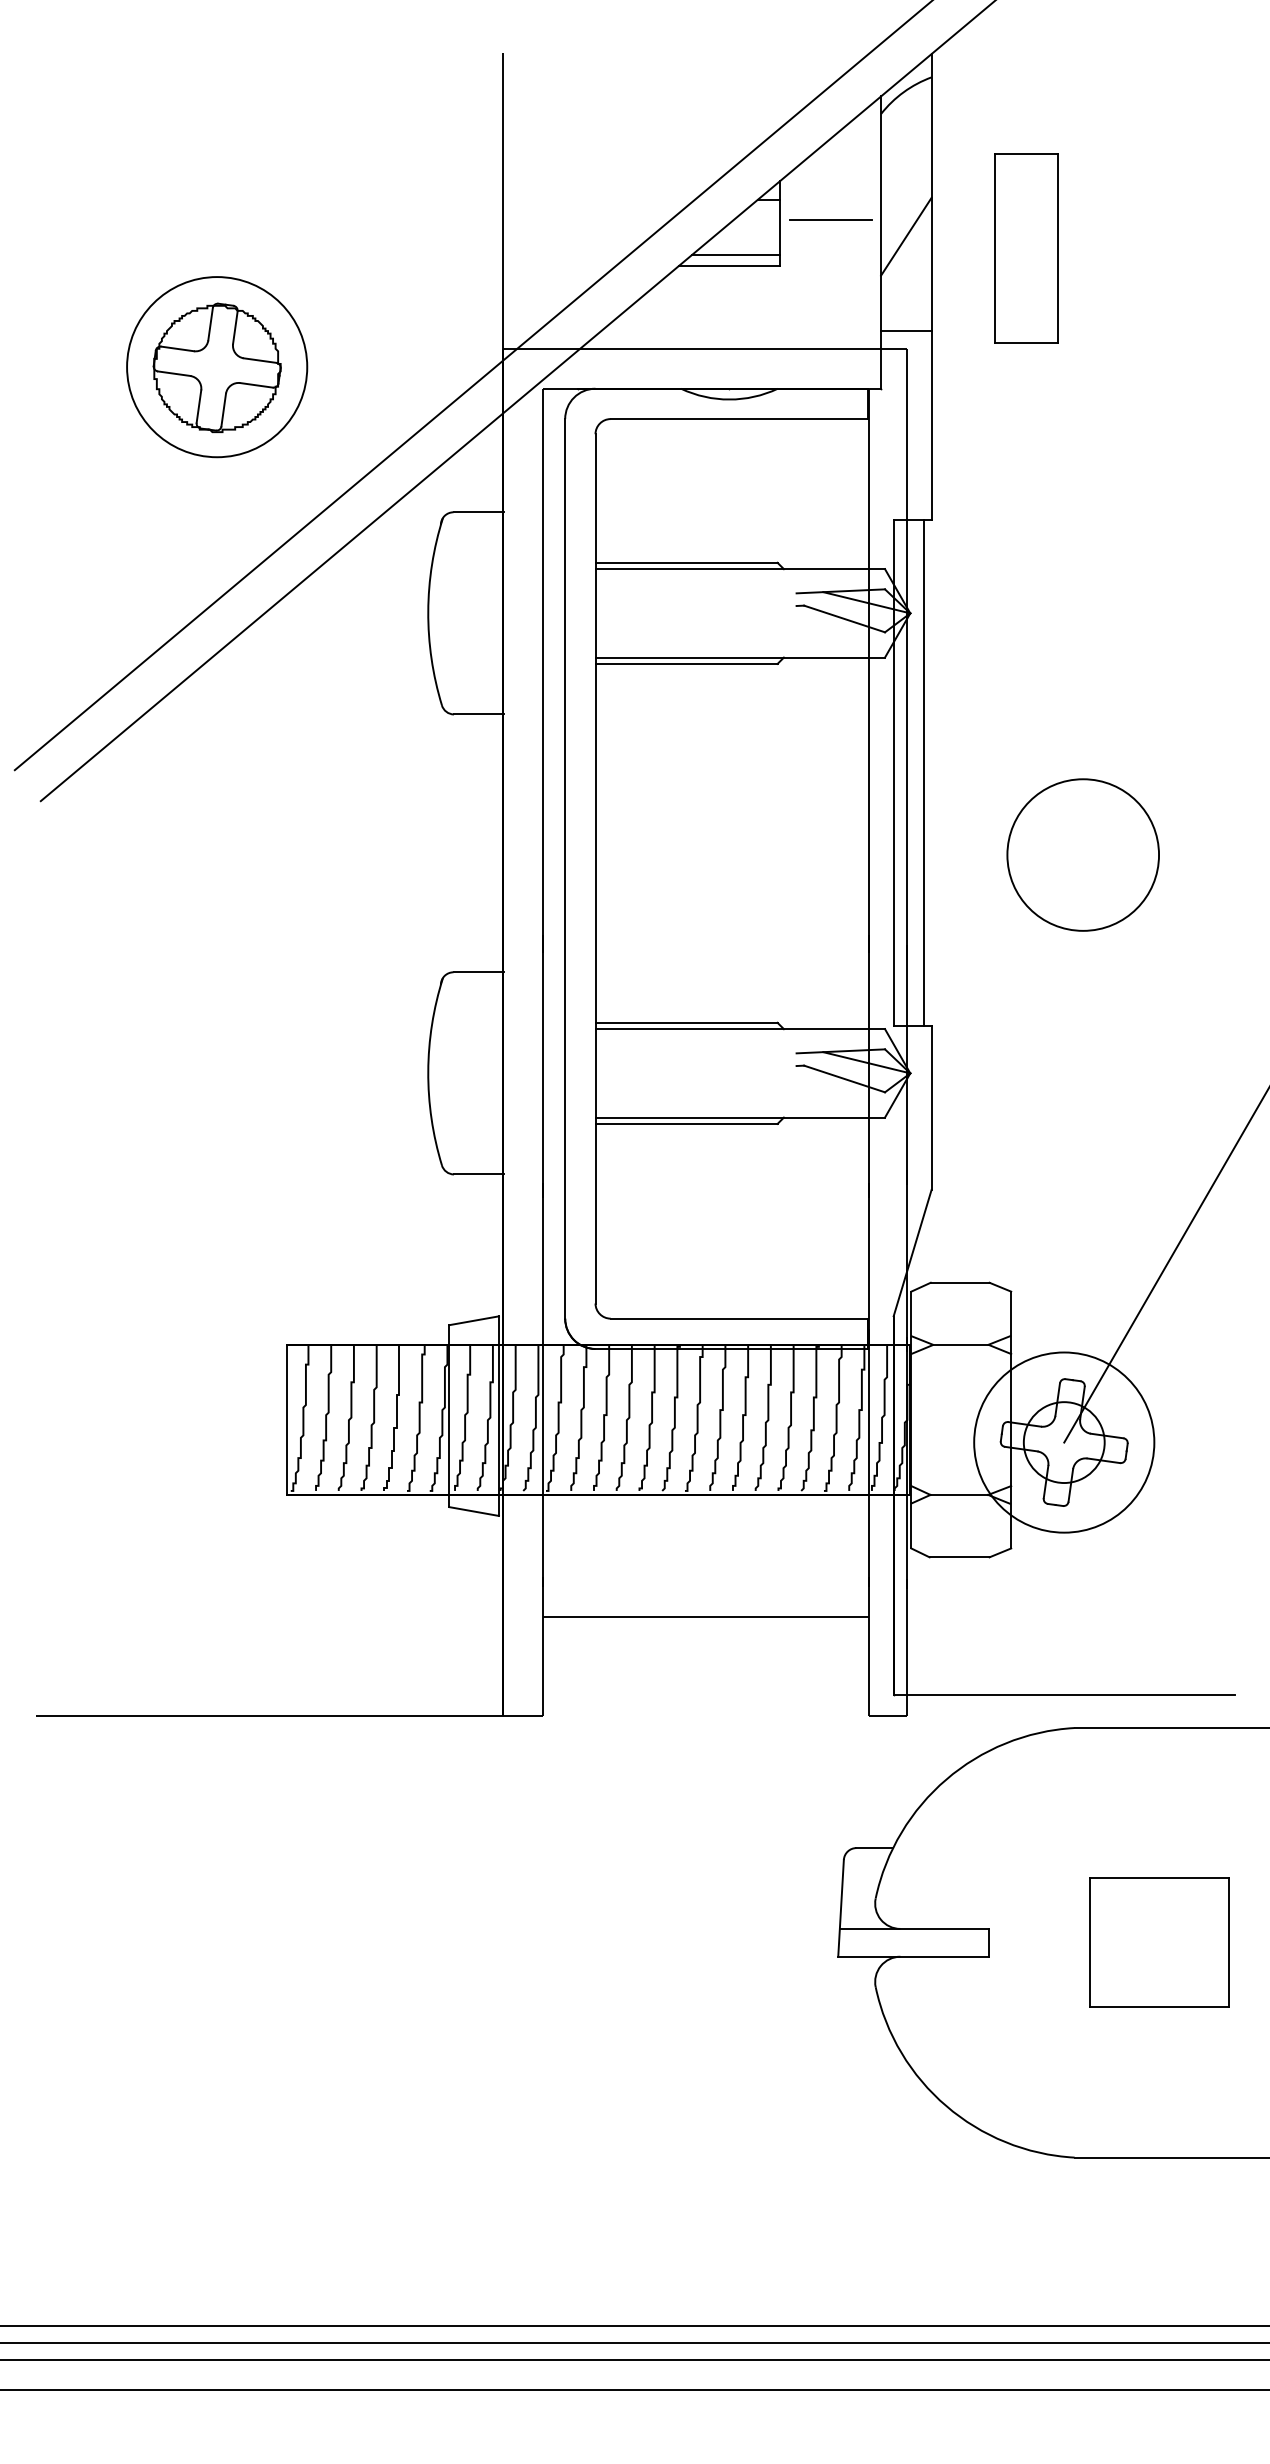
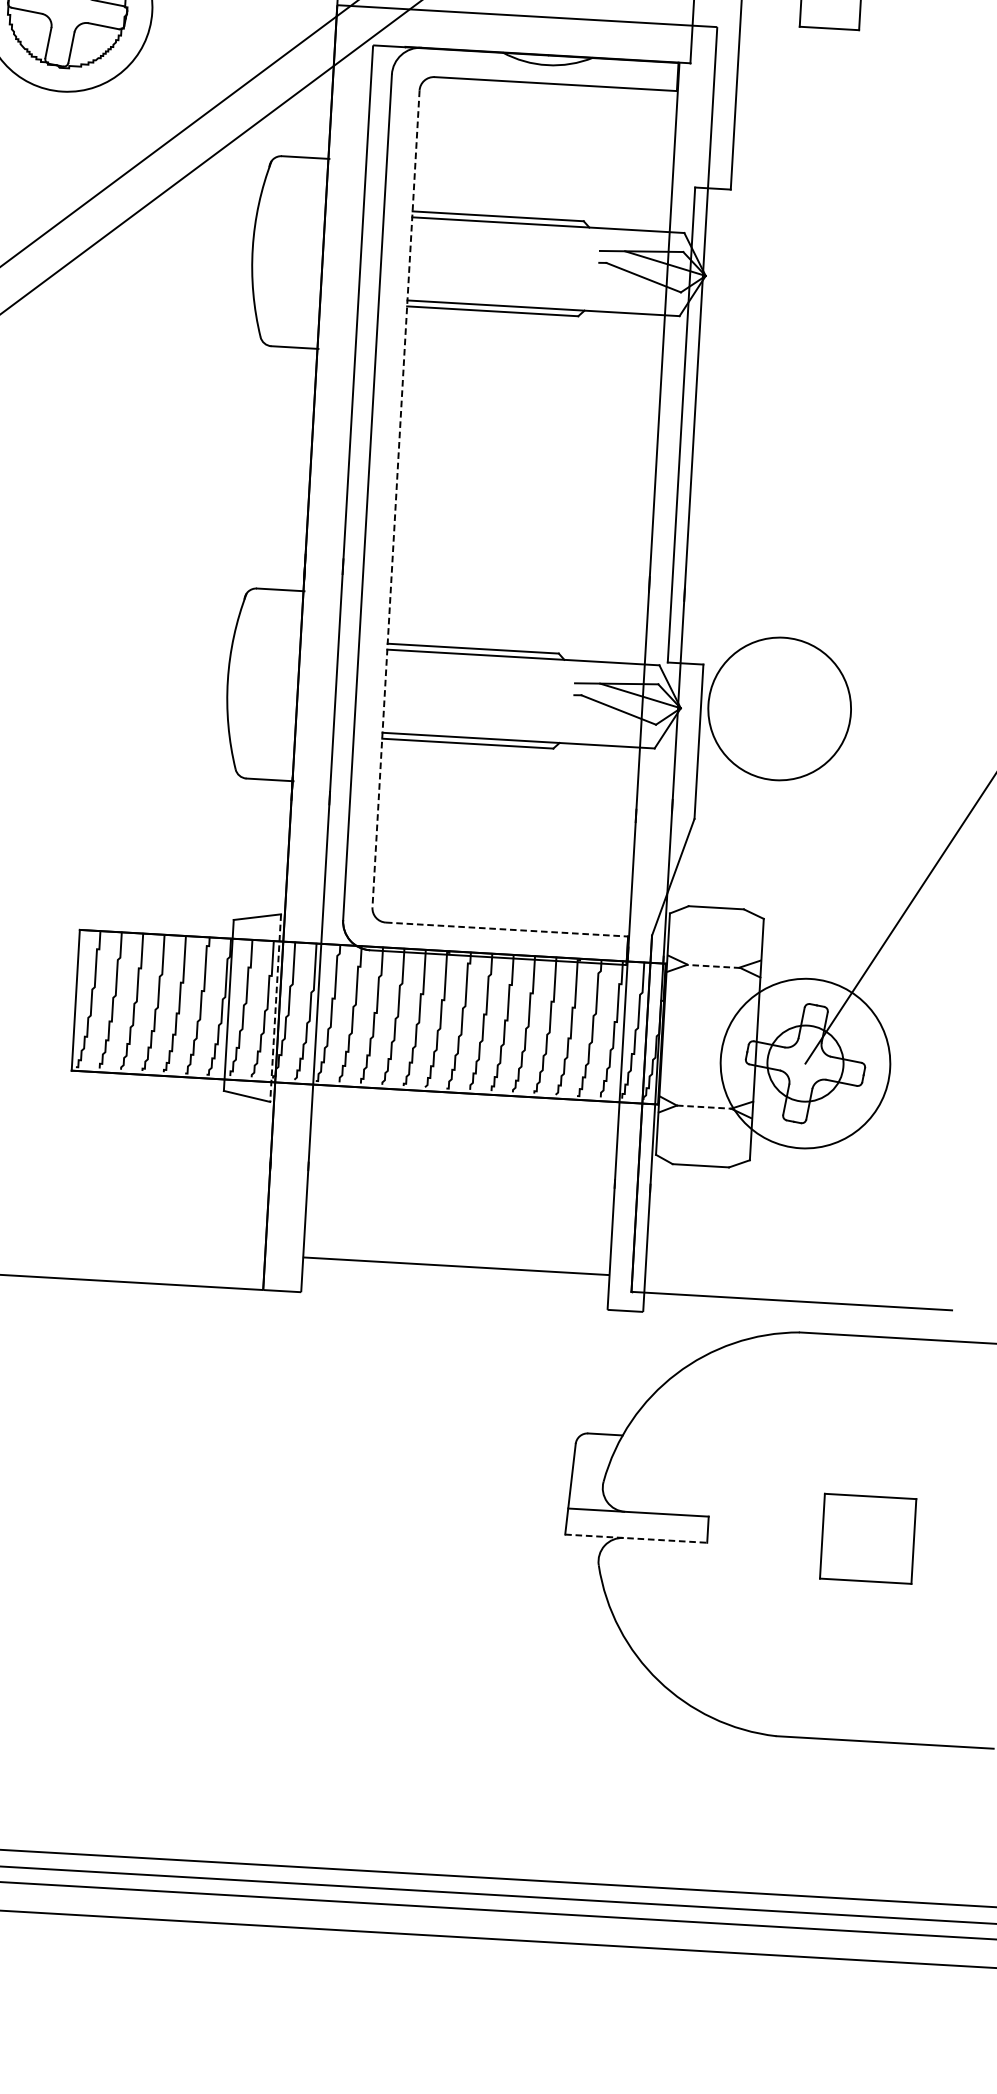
line: (906, 330) -> (717, 9), removed
line: (924, 772) -> (710, 426), removed
circle: (1082, 854) -> (779, 708), moved
line: (595, 868) -> (396, 498), solid -> dashed
line: (739, 1318) -> (506, 929), solid -> dashed
line: (960, 1345) -> (713, 966), solid -> dashed
line: (498, 1416) -> (275, 1008), solid -> dashed
line: (959, 1494) -> (704, 1106), solid -> dashed
line: (705, 1616) -> (455, 1265), moved
part: (1159, 1942) -> (867, 1538), size x0.7
line: (913, 1956) -> (635, 1538), solid -> dashed

